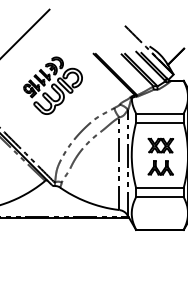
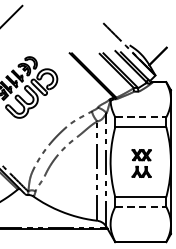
line: (159, 113) -> (140, 117), solid -> dashed
part: (160, 156) -> (141, 163), size x0.7
line: (159, 197) -> (140, 207), solid -> dashed

